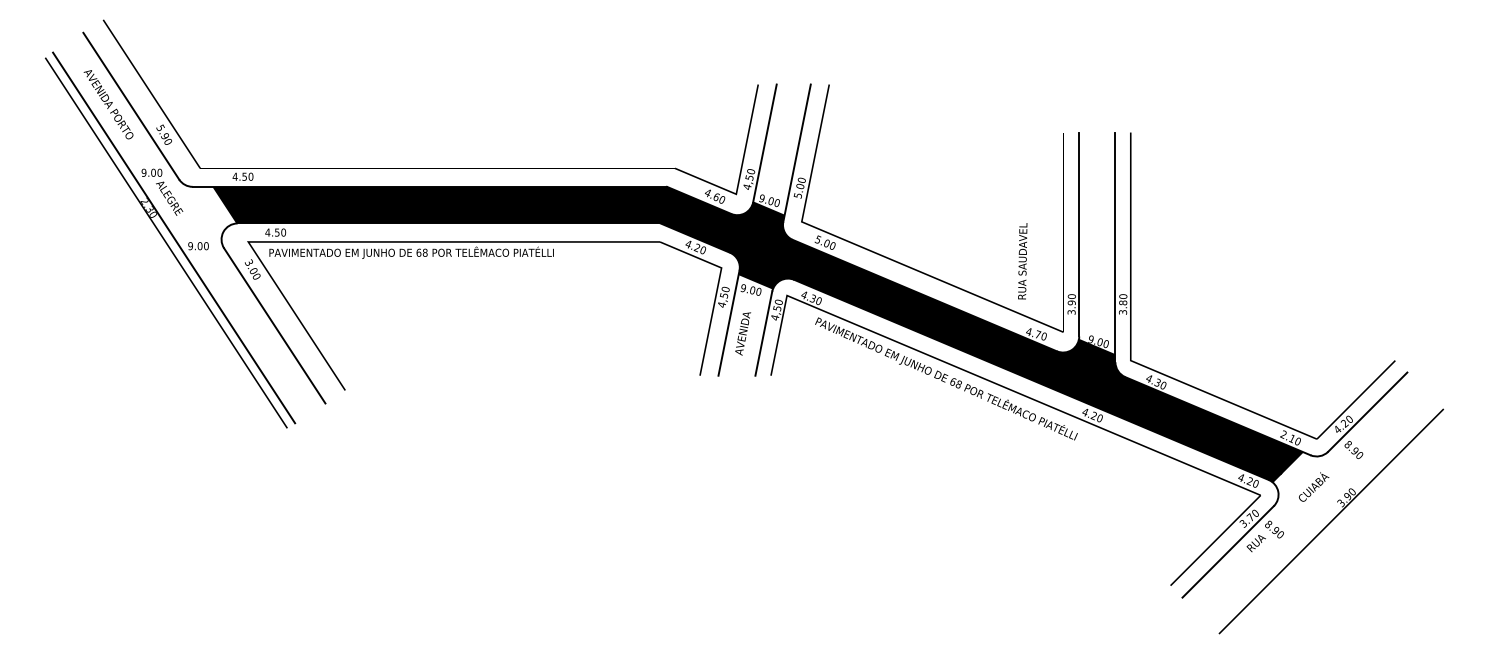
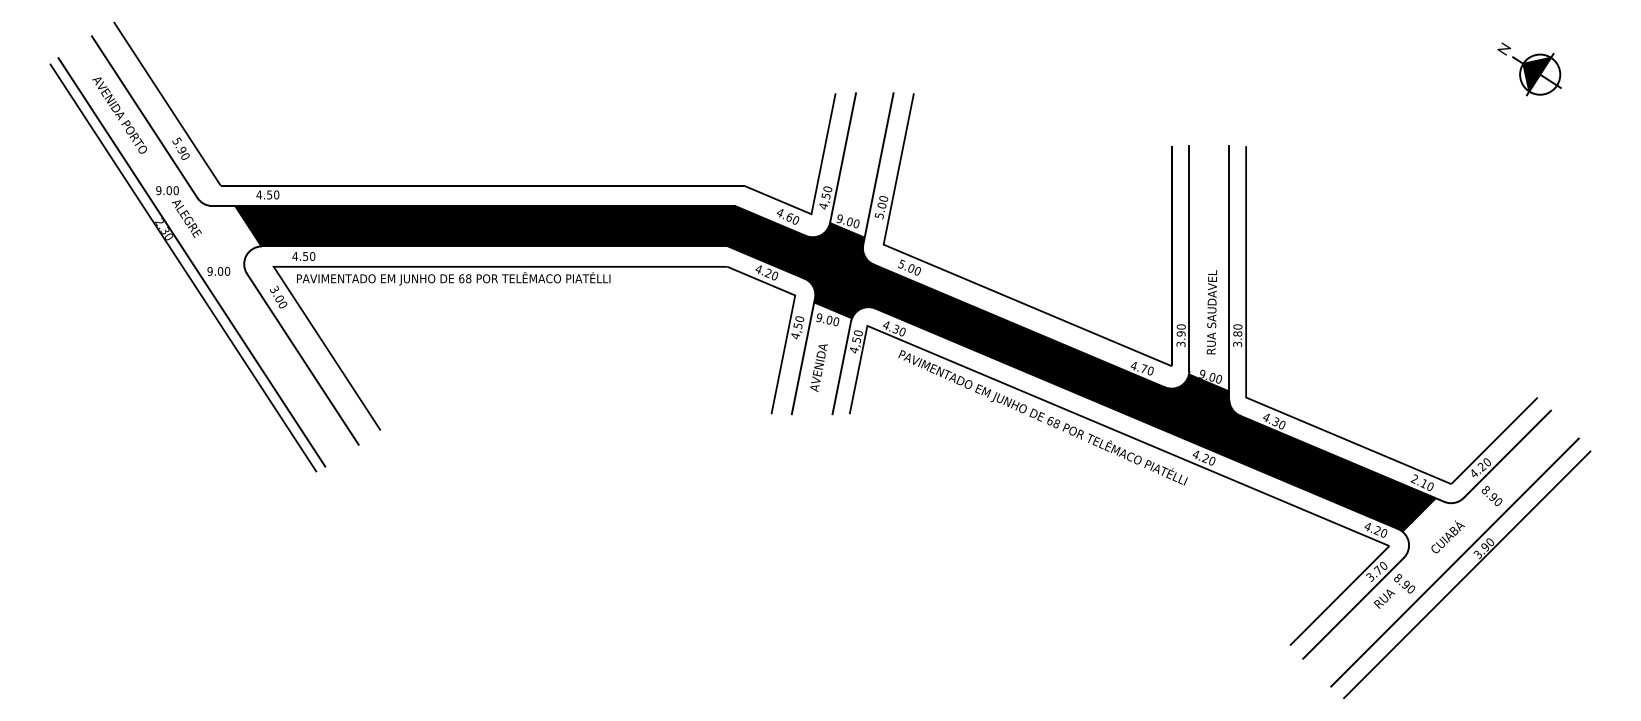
part: (1387, 62) -> (1529, 69), added
text: (1022, 261) -> (1211, 312), moved
line: (1319, 509) -> (1454, 561), added

